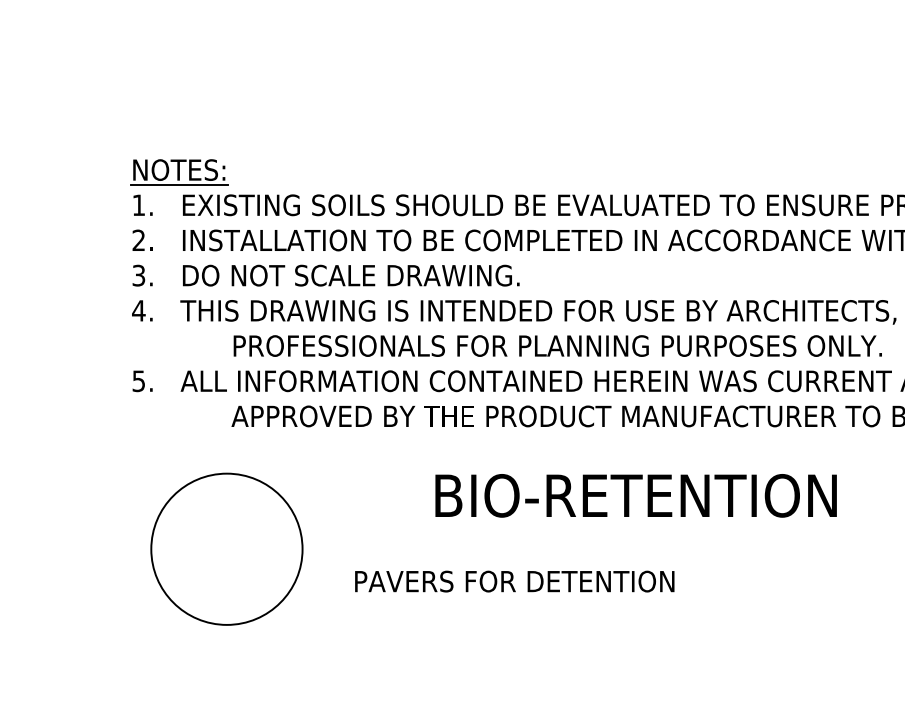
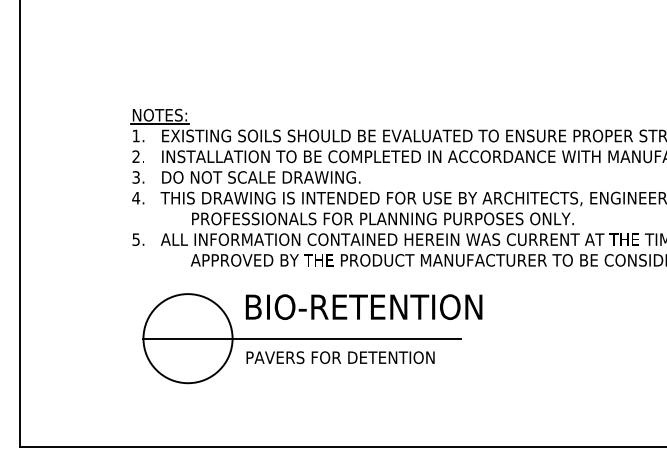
text: (635, 494) -> (363, 306), moved
line: (421, 549) -> (302, 338), added
text: (514, 581) -> (340, 357), moved

